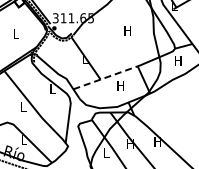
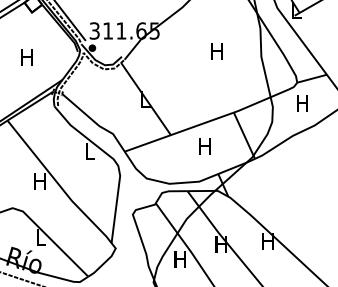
text: (15, 33) -> (26, 56), L -> H
line: (106, 77) -> (180, 131), dashed -> solid
text: (23, 106) -> (39, 180), L -> H
text: (106, 152) -> (180, 258), L -> H

